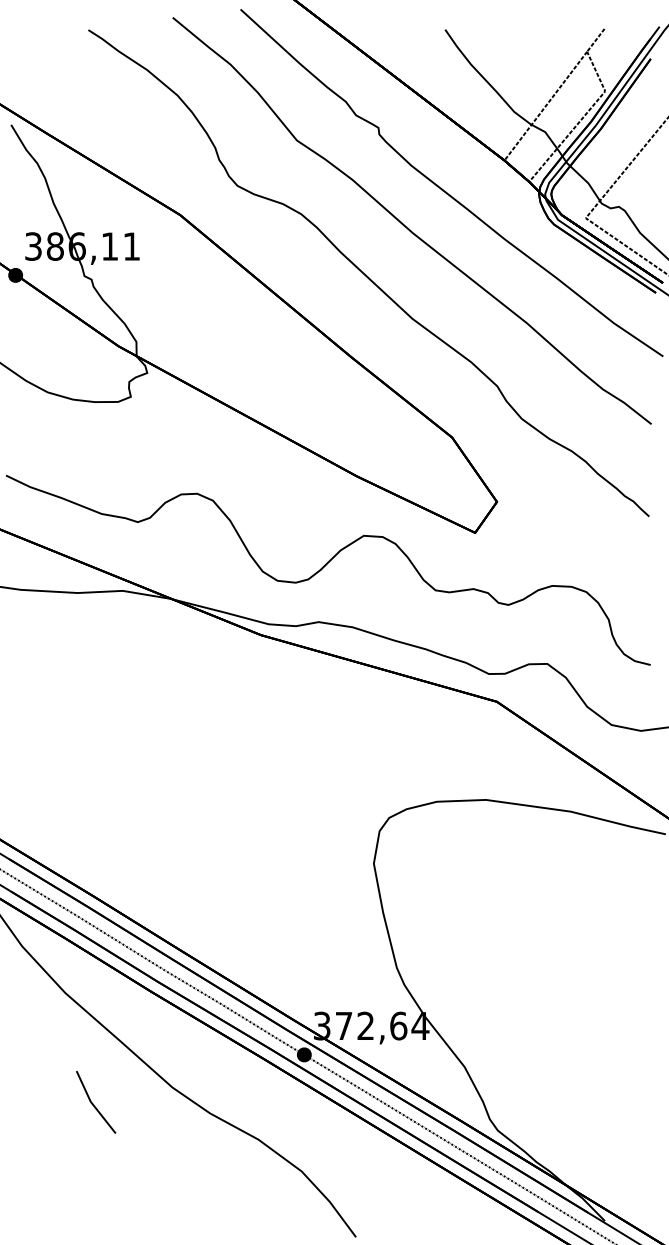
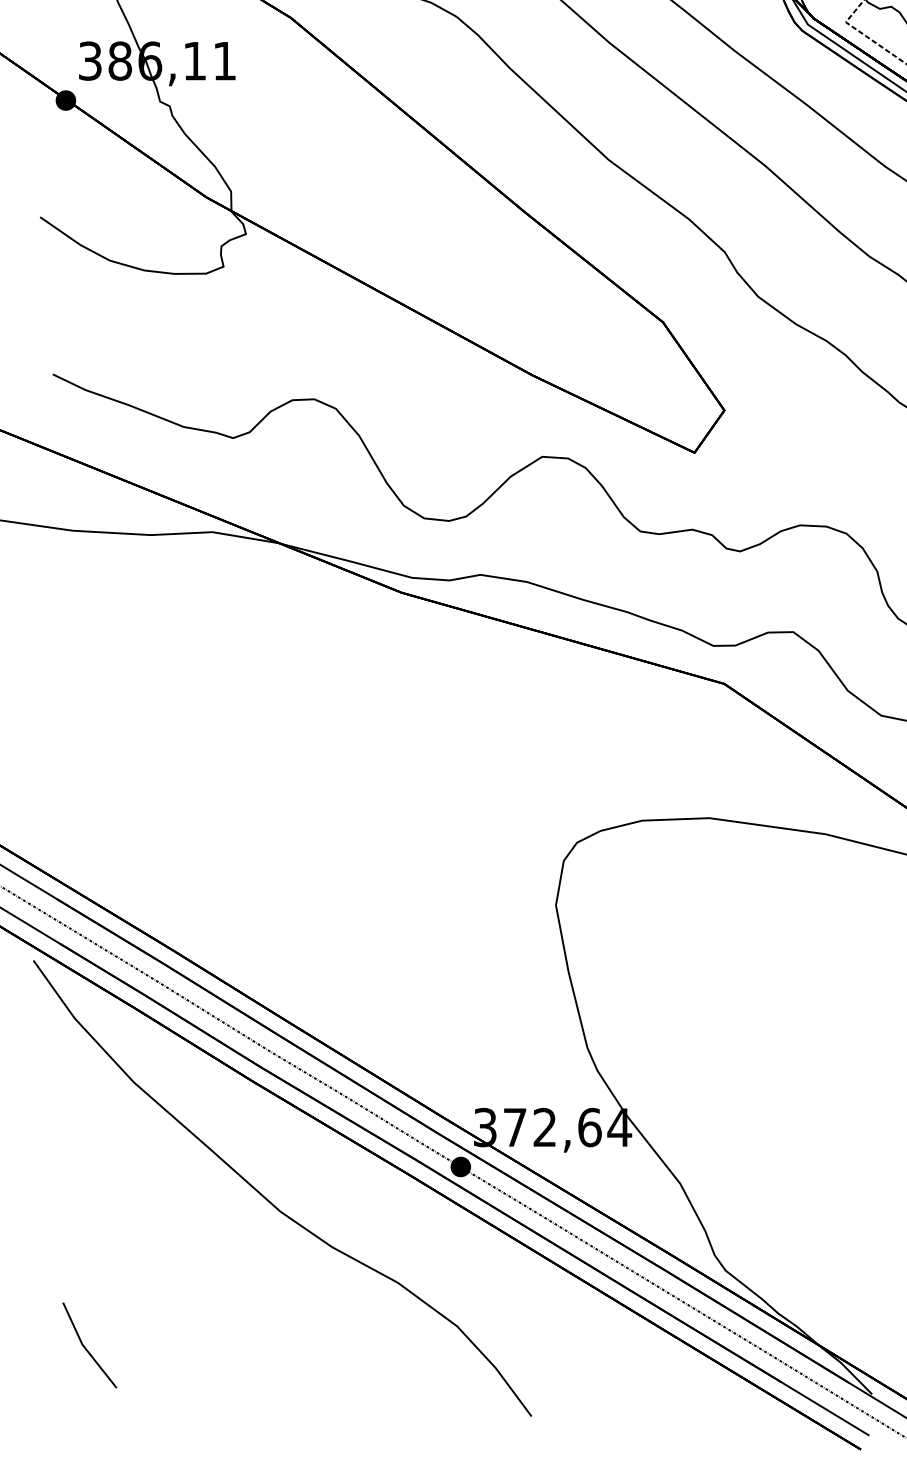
line: (93, 1103) -> (86, 1347), moved

